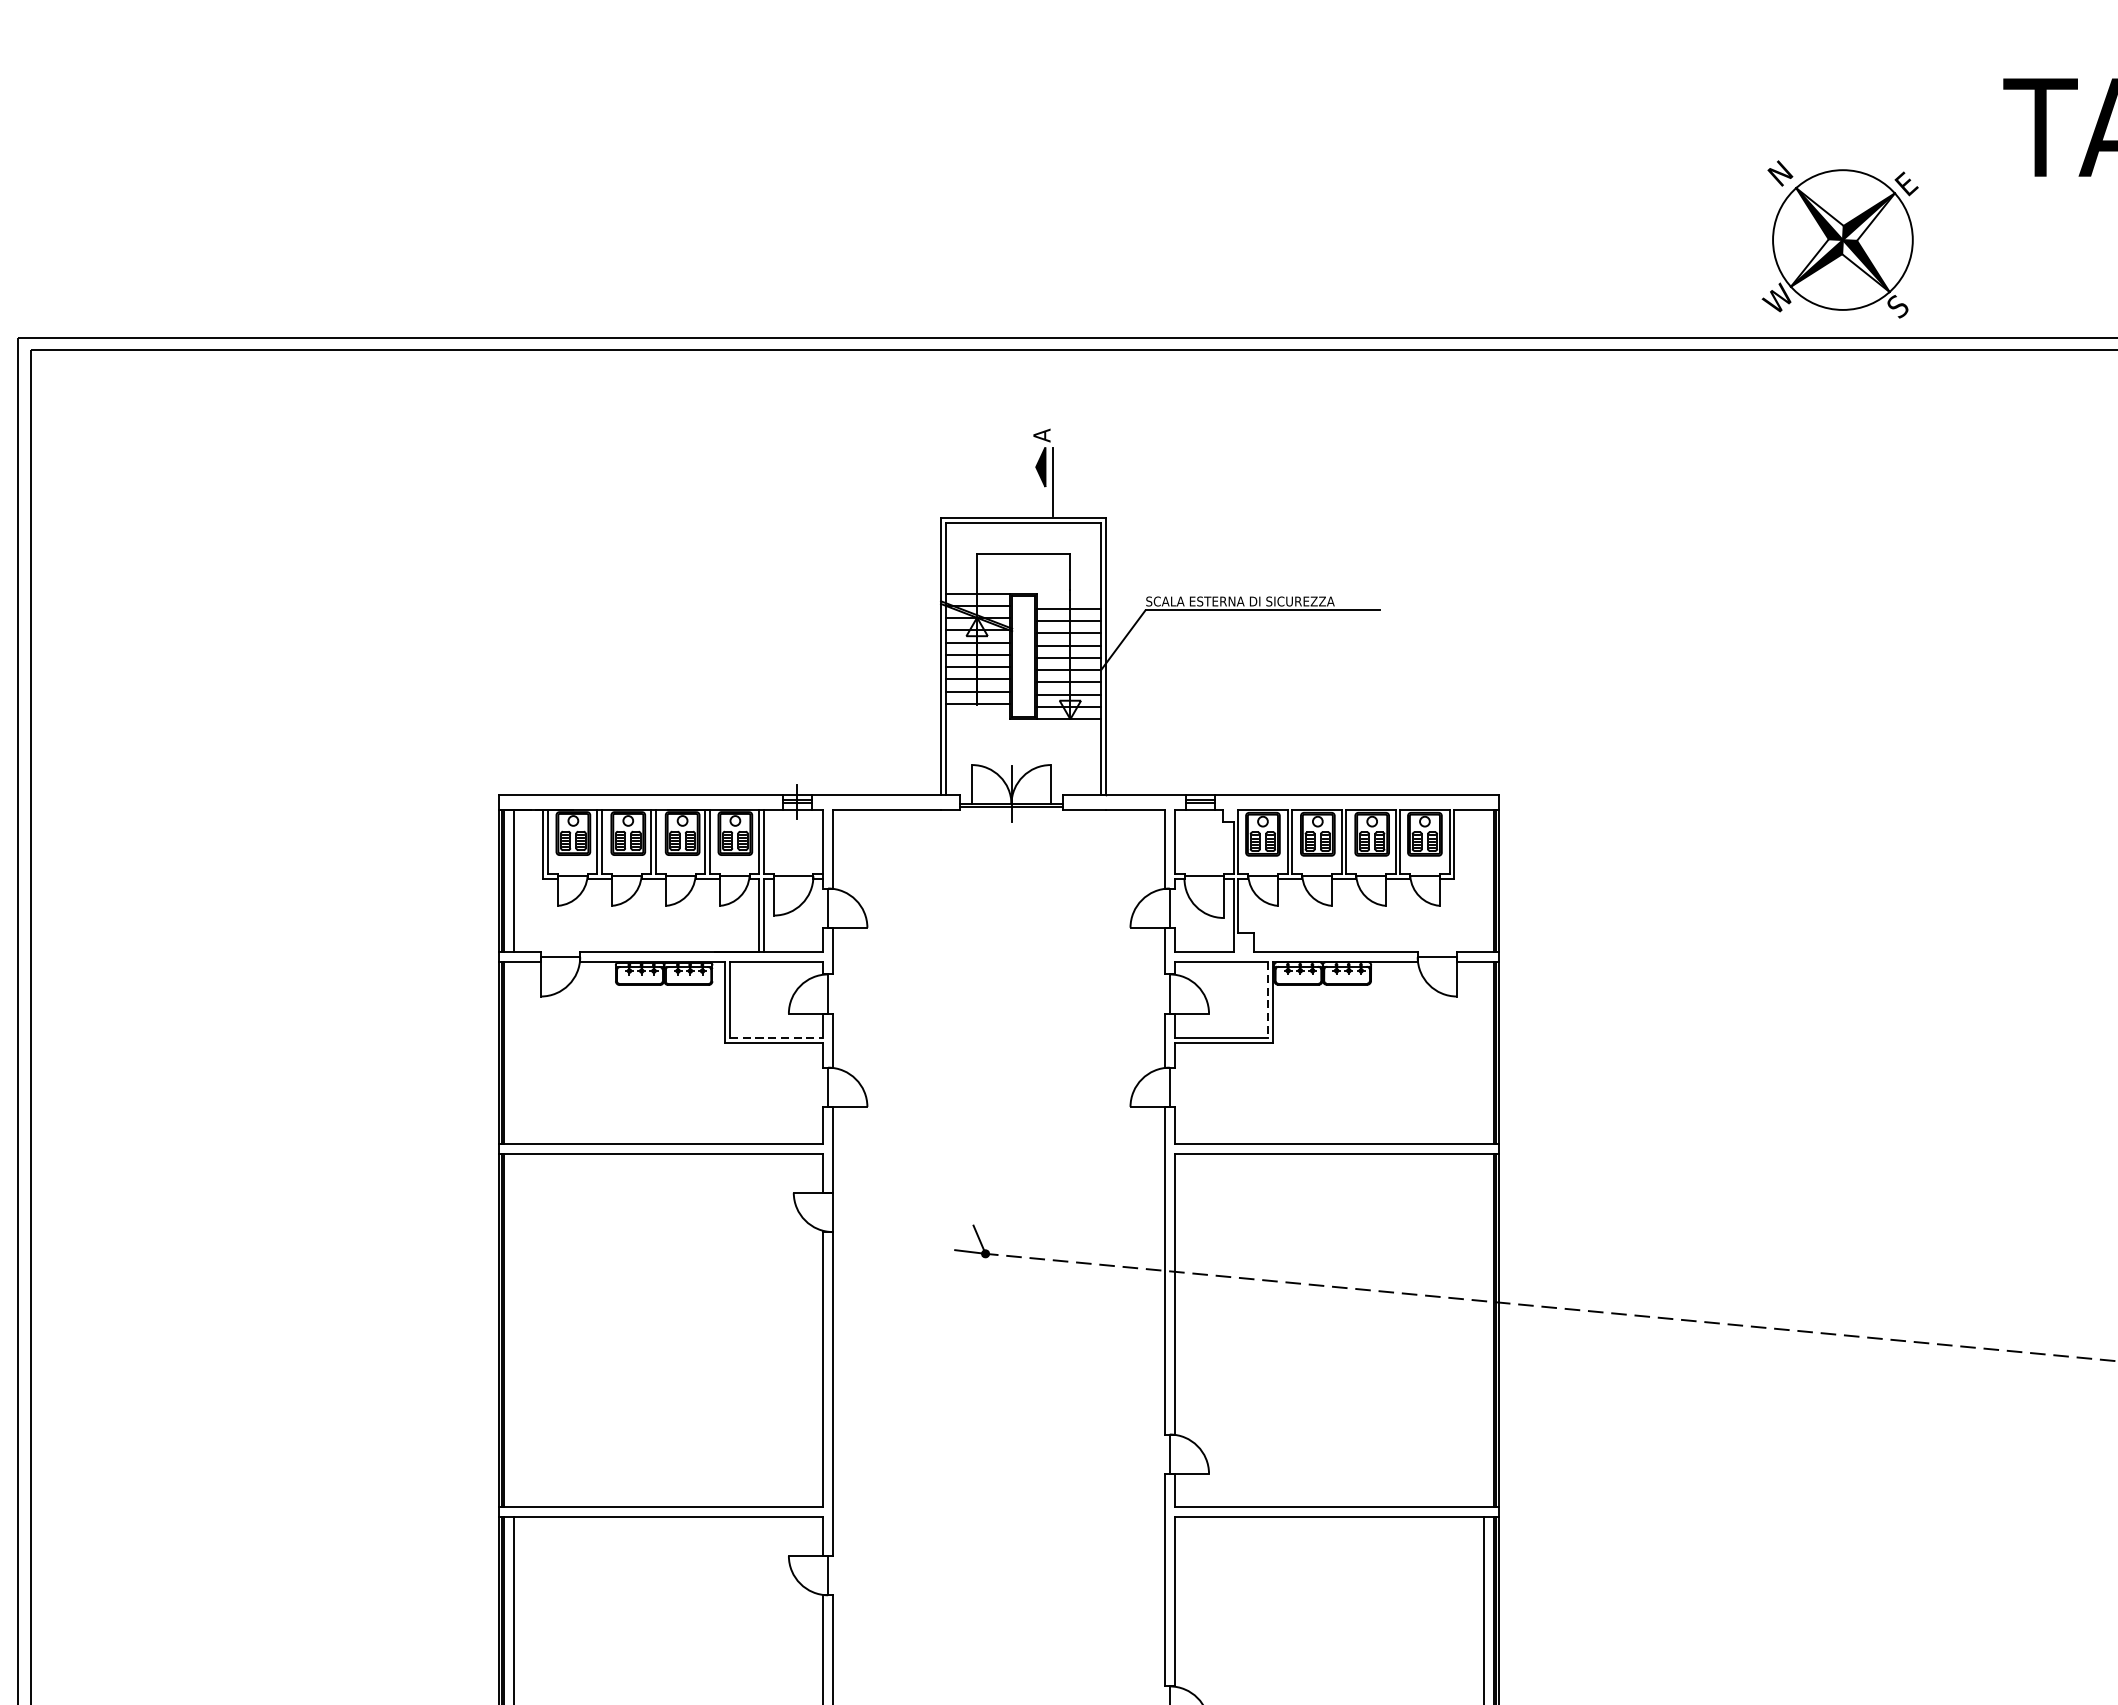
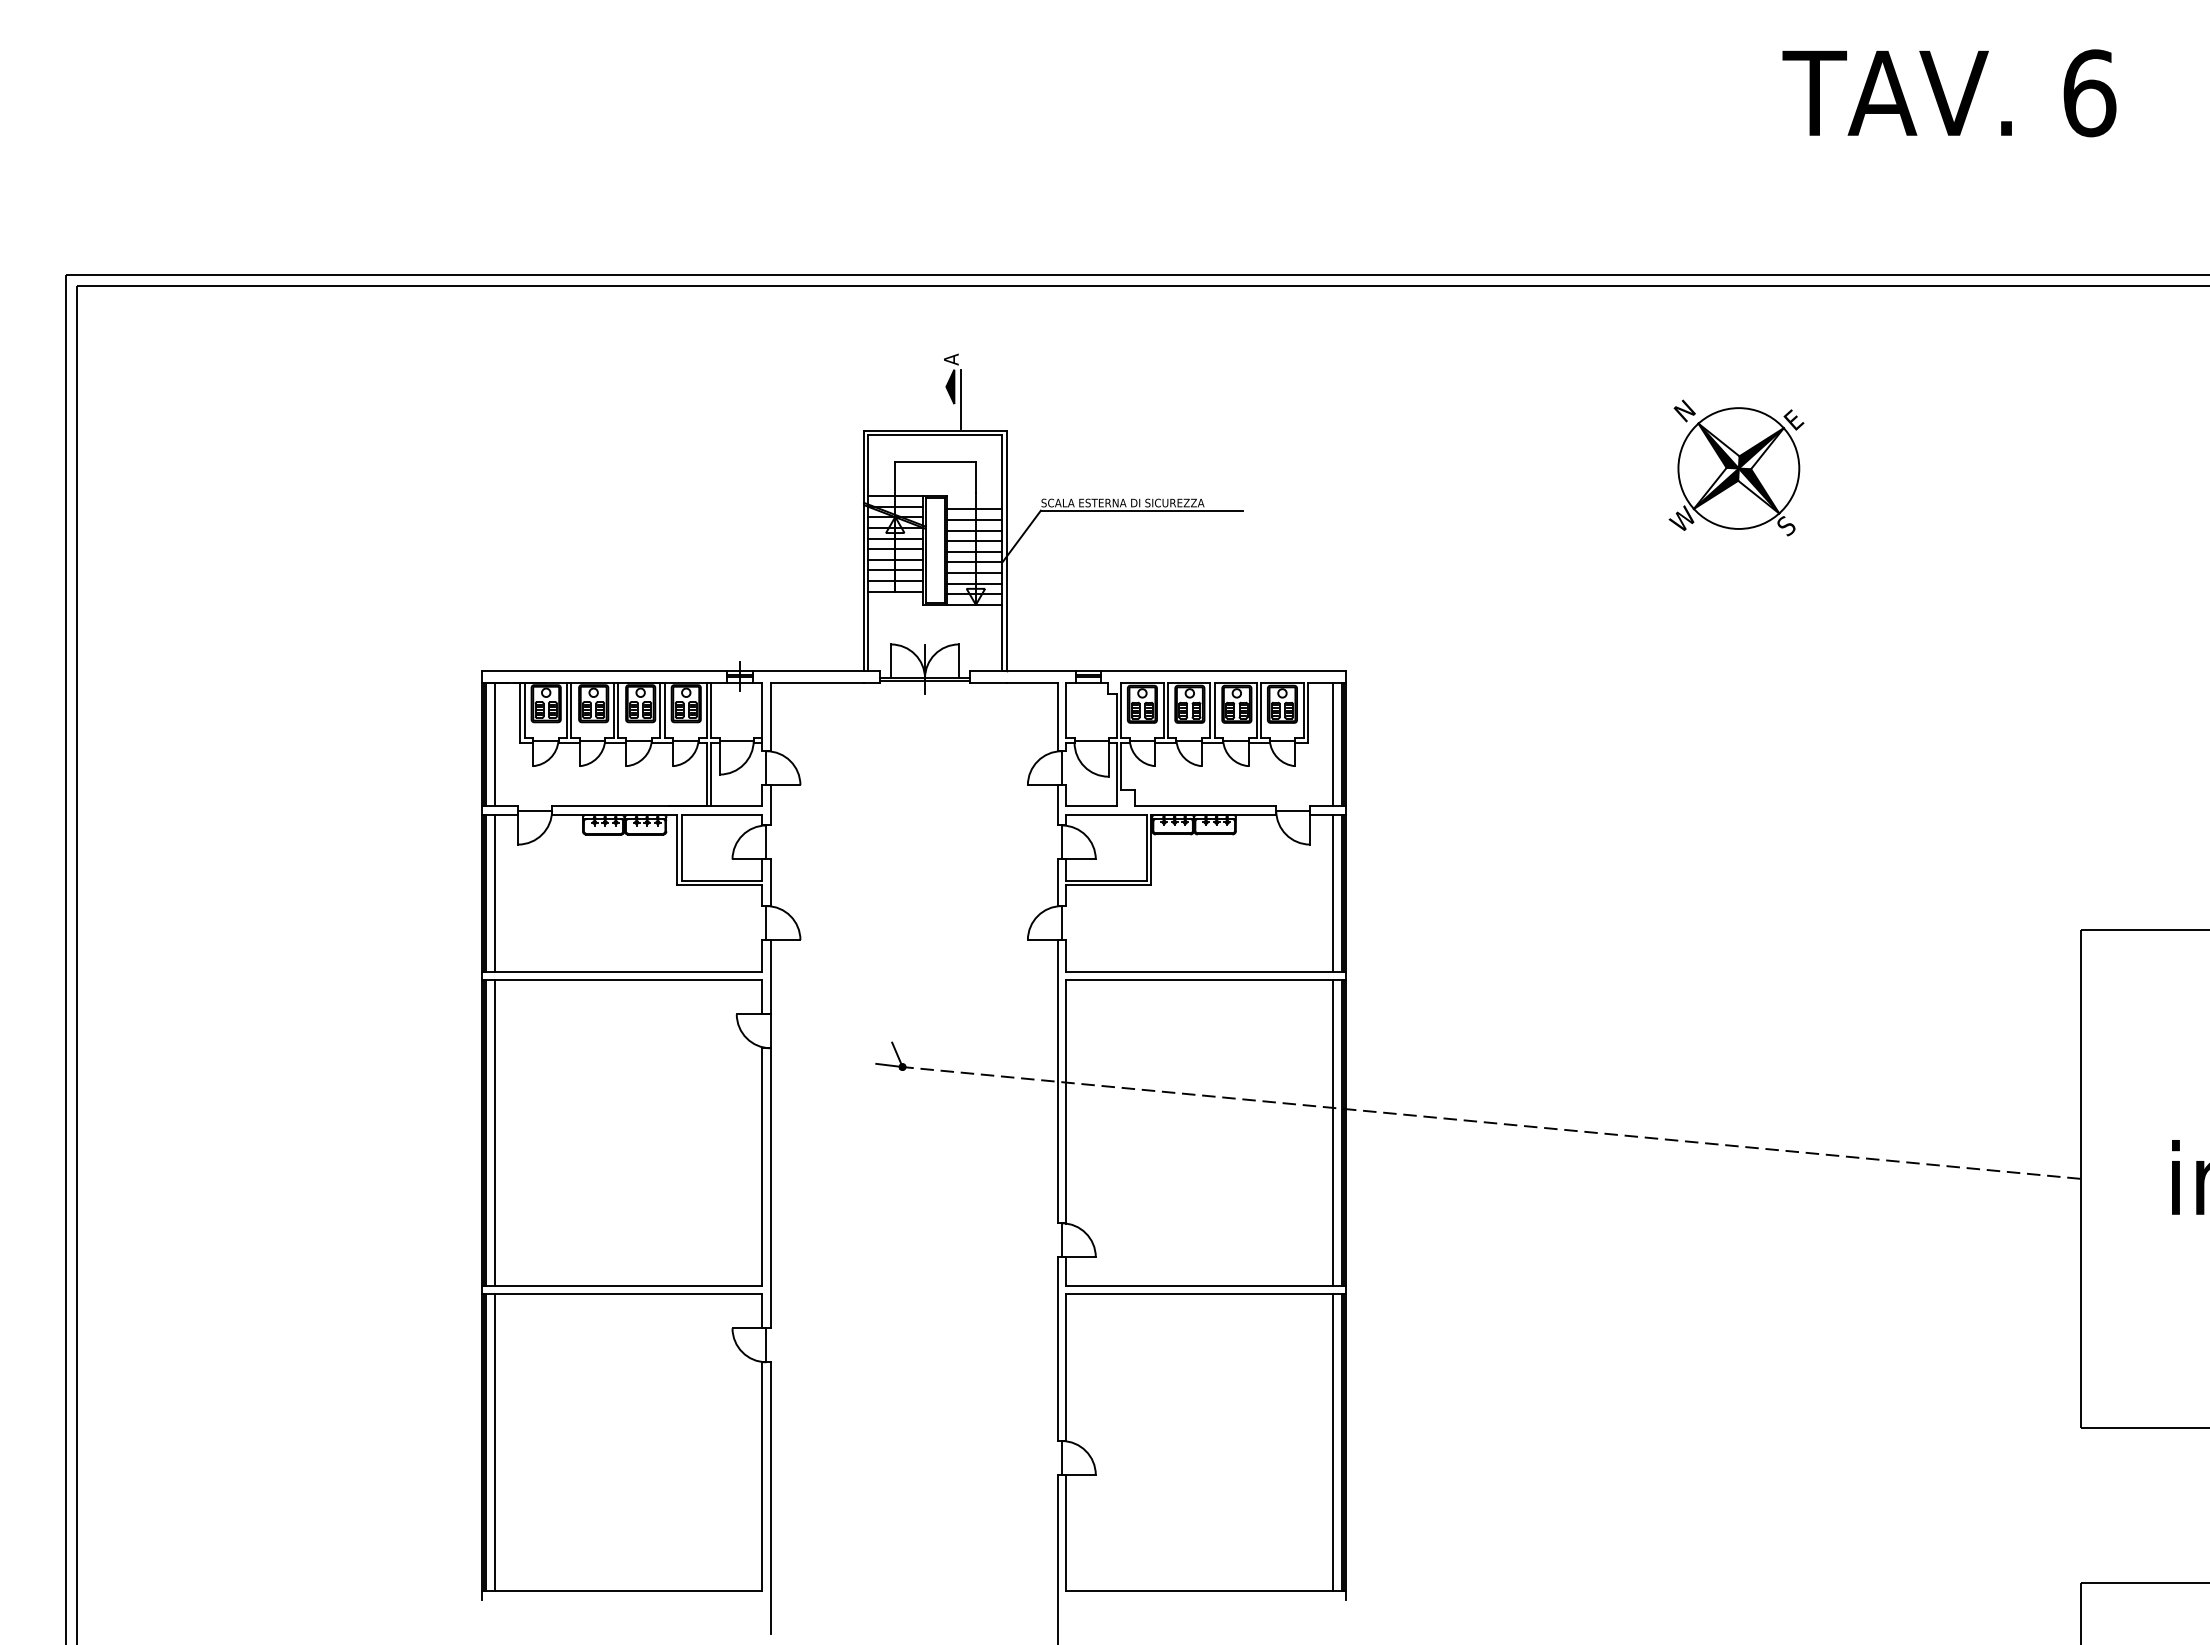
part: (1840, 238) -> (1736, 467), moved
line: (1483, 880) -> (1333, 744), added
line: (1267, 999) -> (1146, 847), dashed -> solid
line: (777, 1038) -> (722, 880), dashed -> solid
line: (513, 1051) -> (494, 892), added
line: (1483, 1051) -> (1333, 892), added
line: (513, 1329) -> (494, 1132), added
line: (1483, 1329) -> (1333, 1132), added

